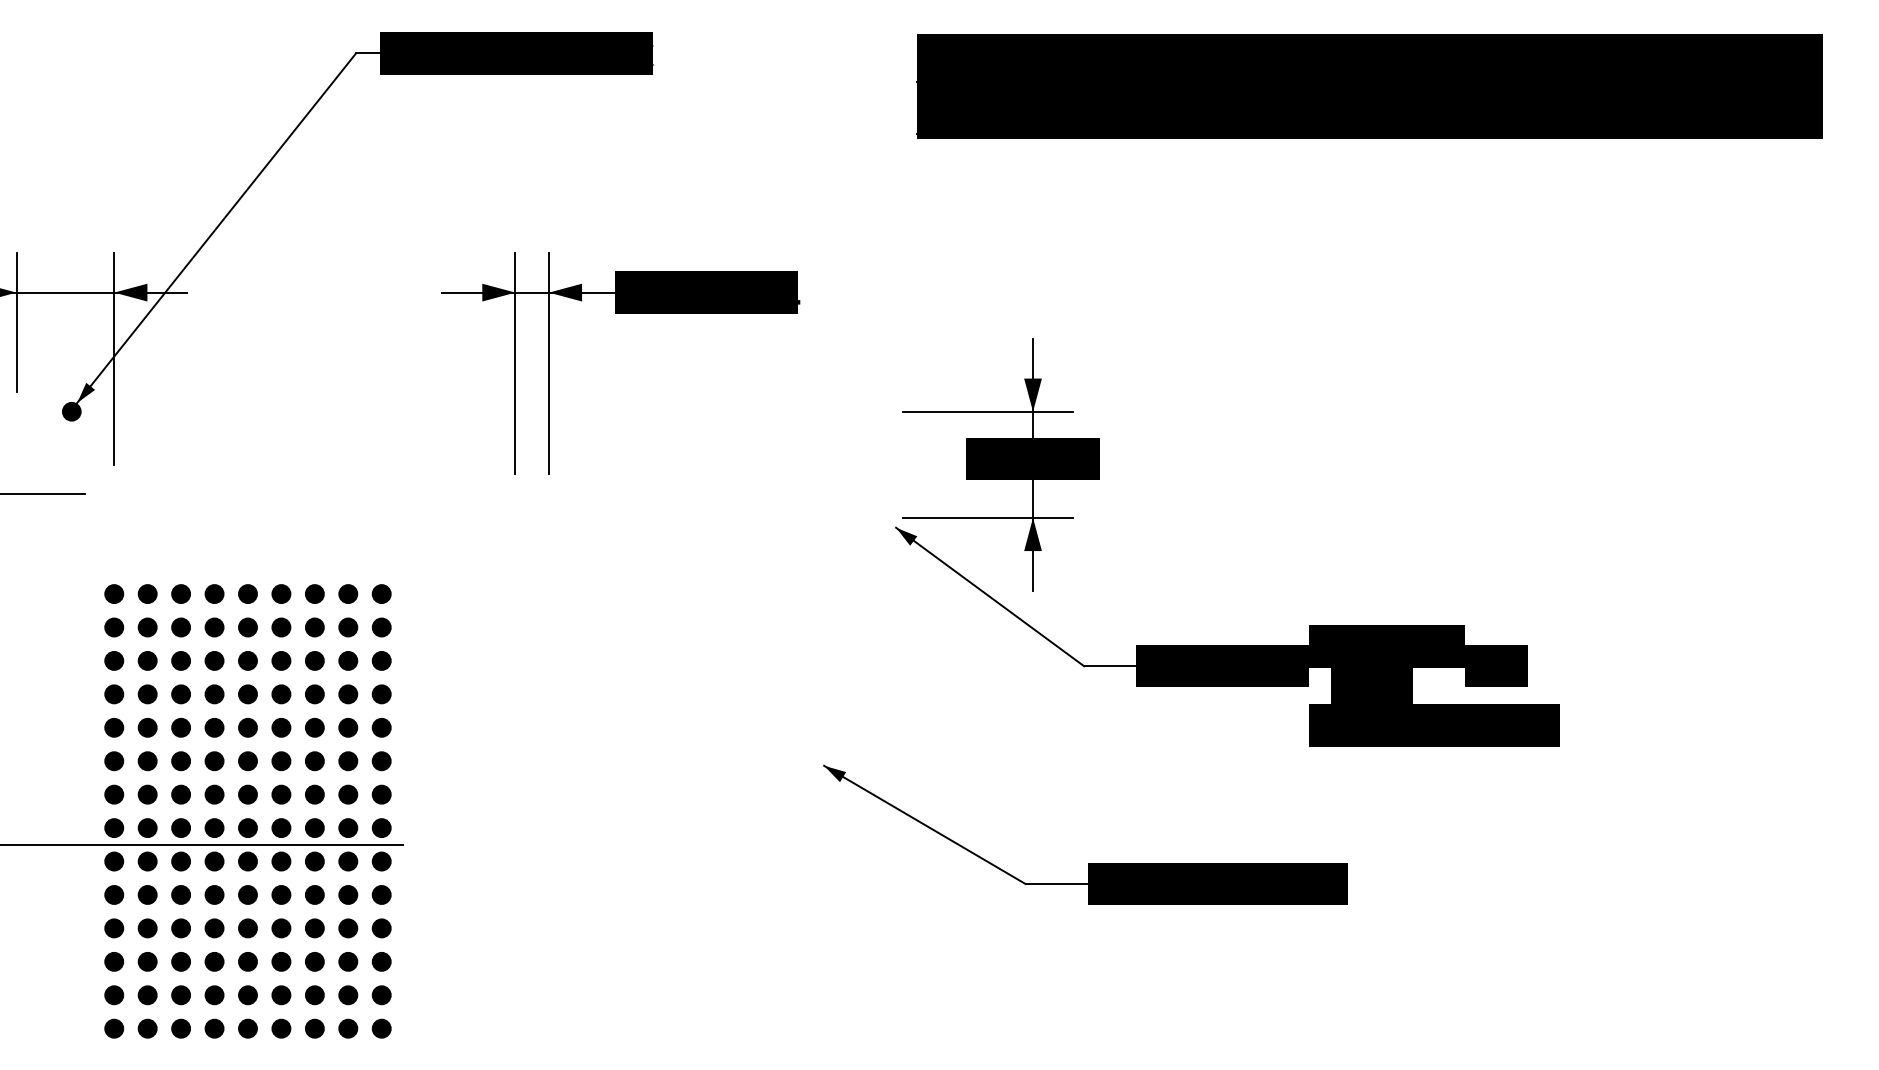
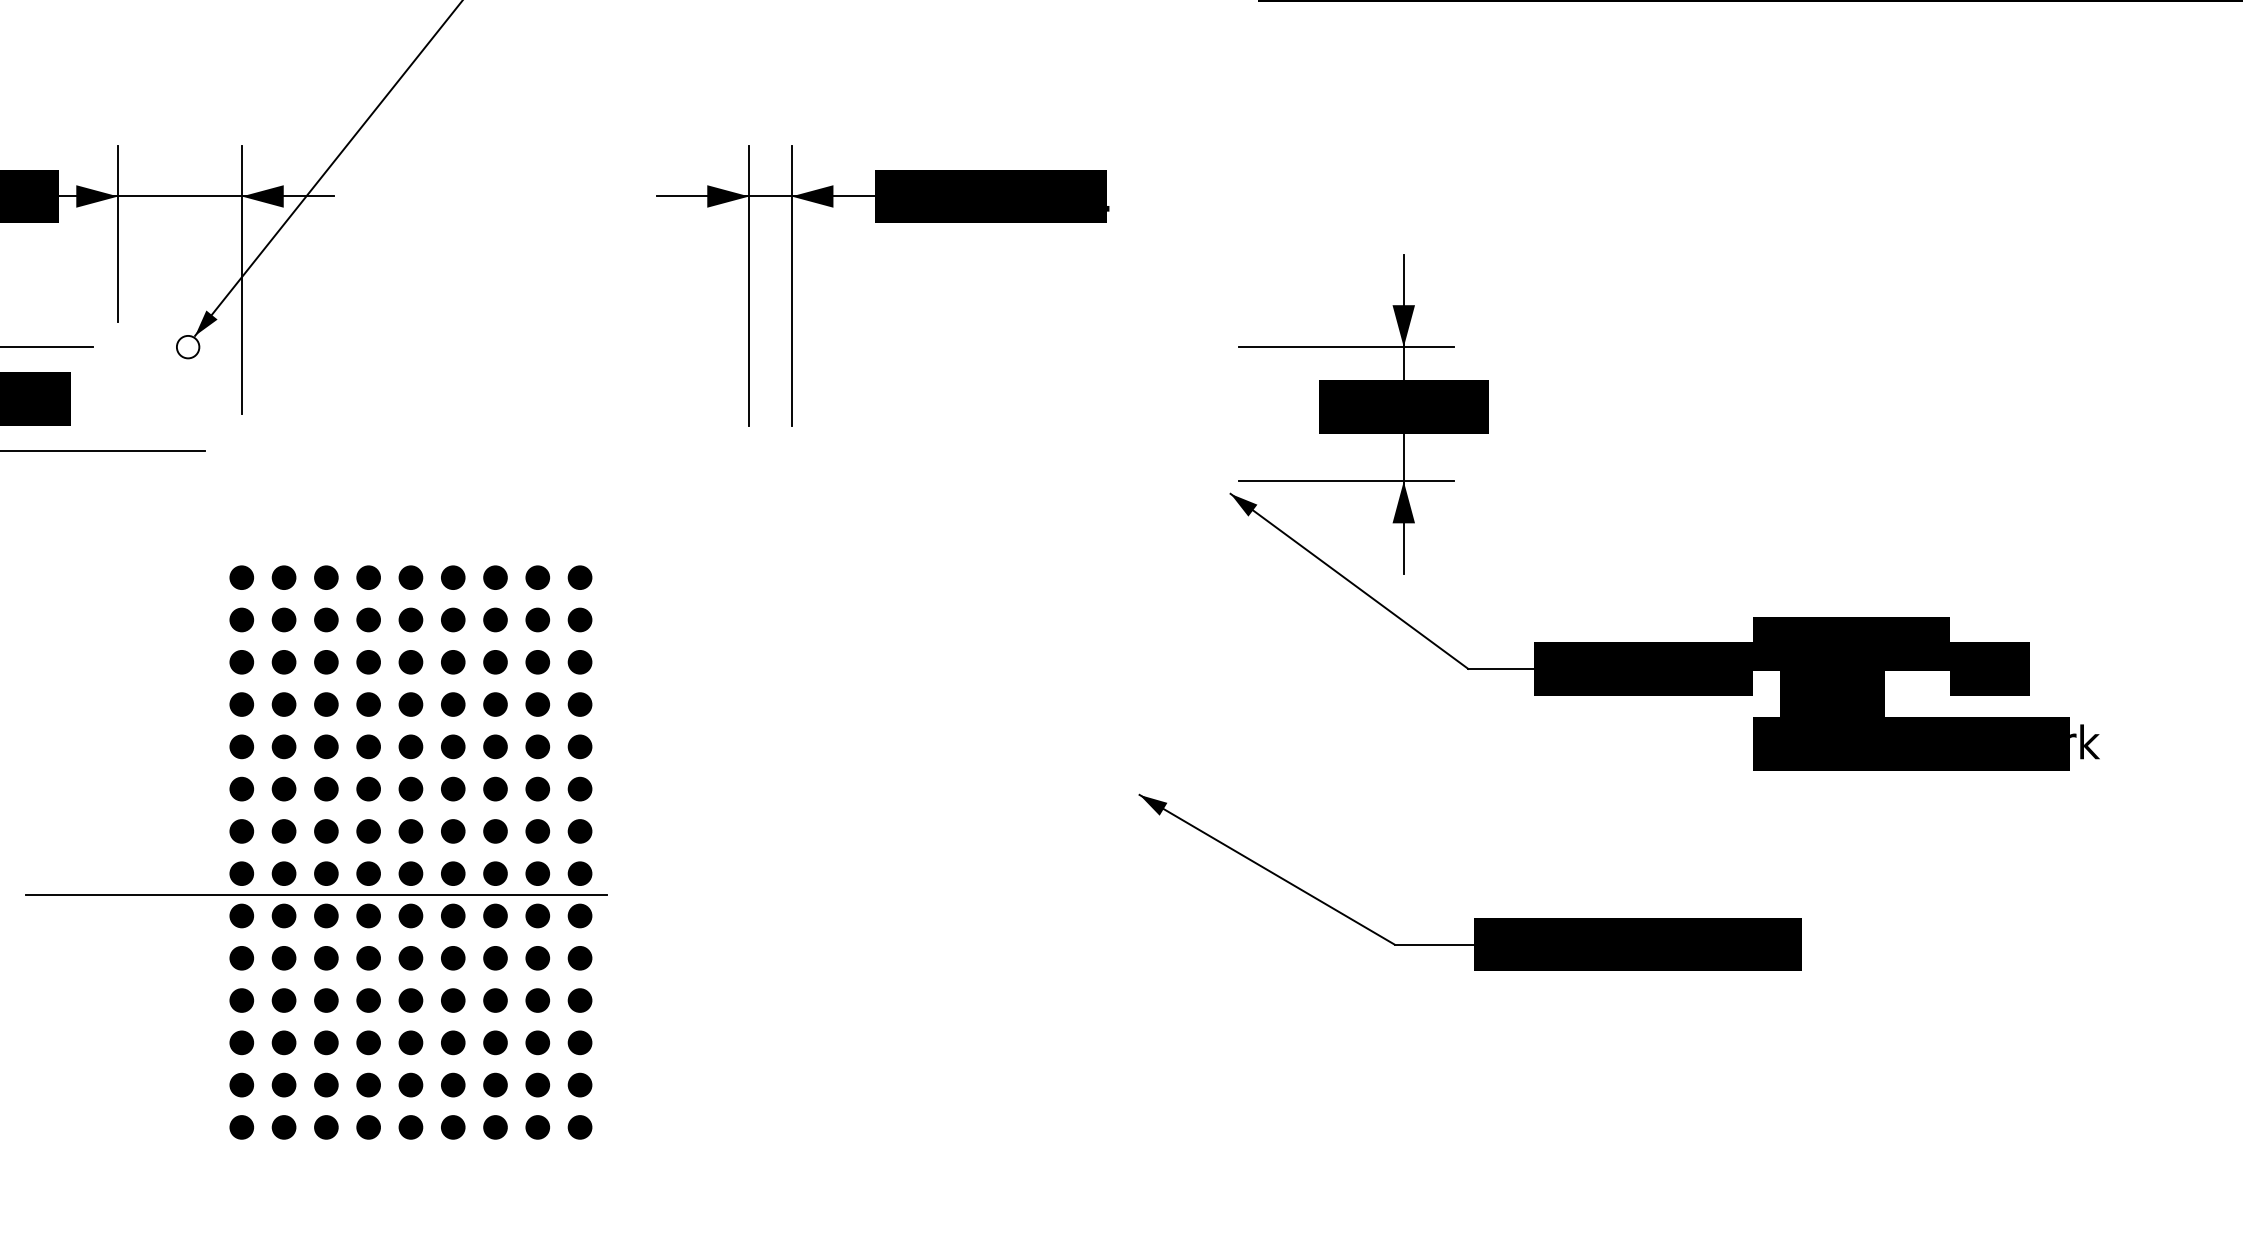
fill: (71, 411) -> (187, 346), removed
text: (1571, 723) -> (2084, 741), Alignment Hole -> Orientation Mark

